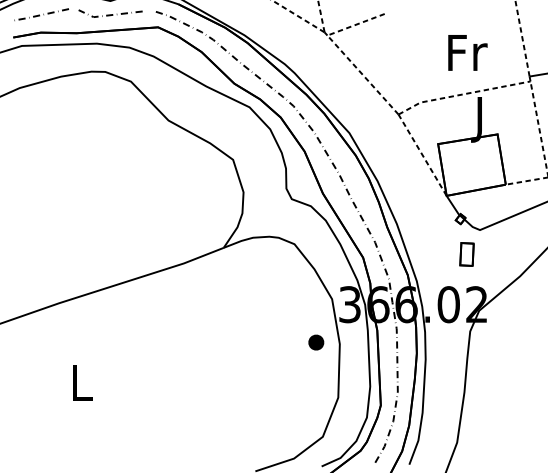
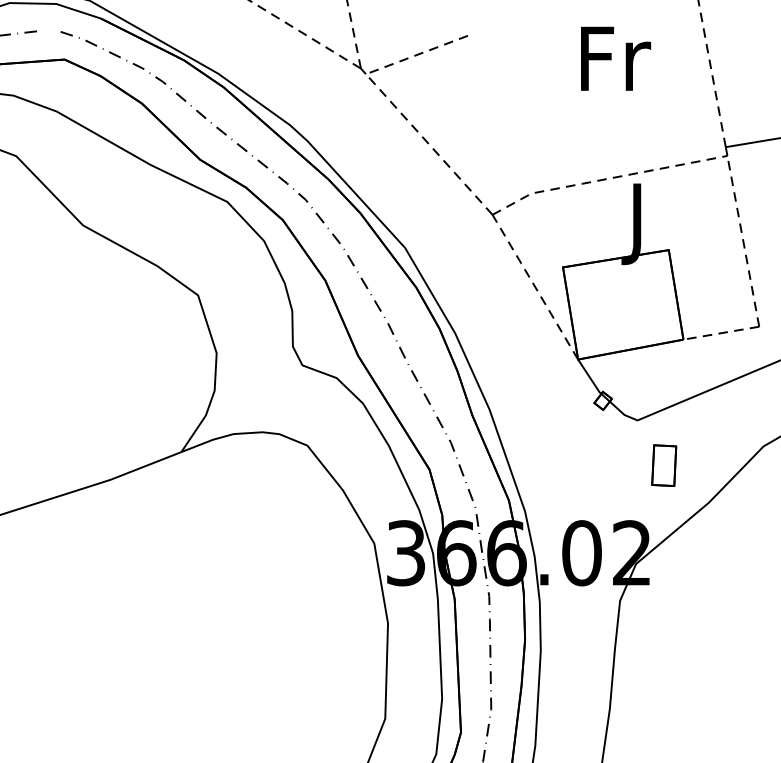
text: (467, 52) -> (615, 58), moved
part: (466, 254) -> (663, 465), moved
part: (316, 342) -> (346, 620), removed

